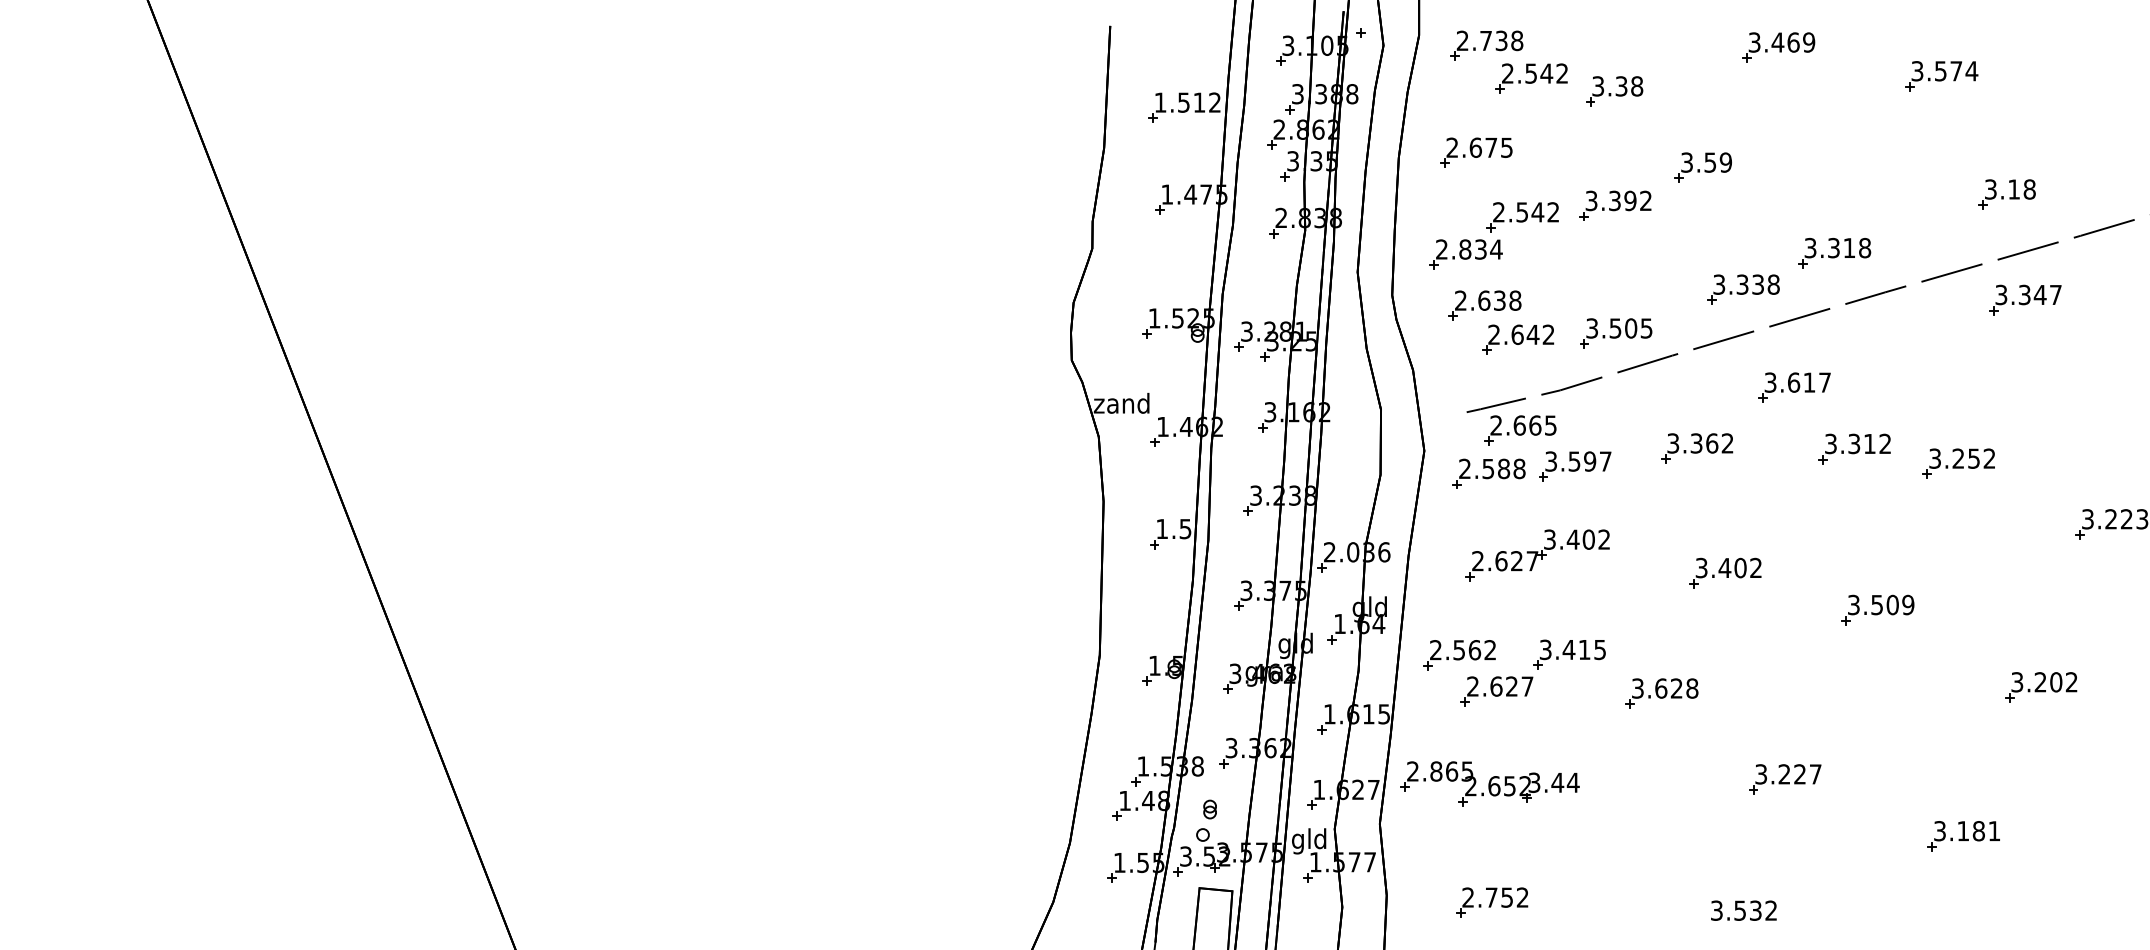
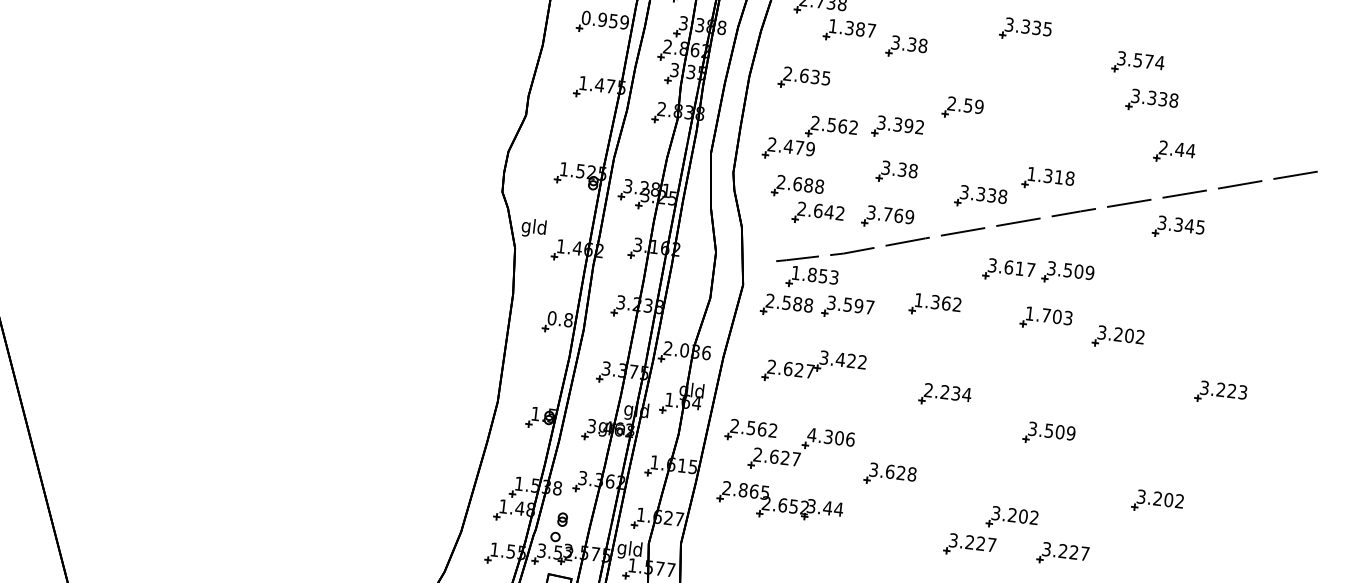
text: (1793, 42) -> (1036, 27), 3.469 -> 3.335
text: (1535, 73) -> (852, 28), 2.542 -> 1.387
text: (1187, 102) -> (605, 20), 1.512 -> 0.959
part: (1967, 126) -> (1152, 101), added
text: (1491, 147) -> (815, 76), 2.675 -> 2.635
text: (1686, 162) -> (951, 103), 3.59 -> 2.59
text: (2010, 189) -> (1177, 149), 3.18 -> 2.44
text: (1537, 212) -> (842, 126), 2.542 -> 2.562
text: (1810, 247) -> (1031, 173), 3.318 -> 1.318
text: (1480, 249) -> (799, 147), 2.834 -> 2.479
part: (1621, 268) -> (897, 172), added
text: (2055, 295) -> (1200, 227), 3.347 -> 3.345
text: (1499, 300) -> (808, 185), 2.638 -> 2.688
text: (1630, 328) -> (898, 215), 3.505 -> 3.769
part: (1877, 381) -> (1067, 273), added
text: (1121, 405) -> (533, 227), zand -> gld
text: (1523, 425) -> (815, 275), 2.665 -> 1.853
text: (1673, 443) -> (919, 300), 3.362 -> 1.362
text: (1858, 443) -> (1049, 315), 3.312 -> 1.703
text: (1974, 458) -> (1129, 335), 3.252 -> 3.202
text: (1173, 528) -> (560, 318), 1.5 -> 0.8
text: (1588, 539) -> (851, 360), 3.402 -> 3.422
text: (1728, 567) -> (947, 392), 3.402 -> 2.234
text: (1572, 649) -> (831, 436), 3.415 -> 4.306
part: (1840, 734) -> (1012, 518), added
part: (1917, 776) -> (1063, 554), added
part: (1489, 783) -> (779, 503), moved

